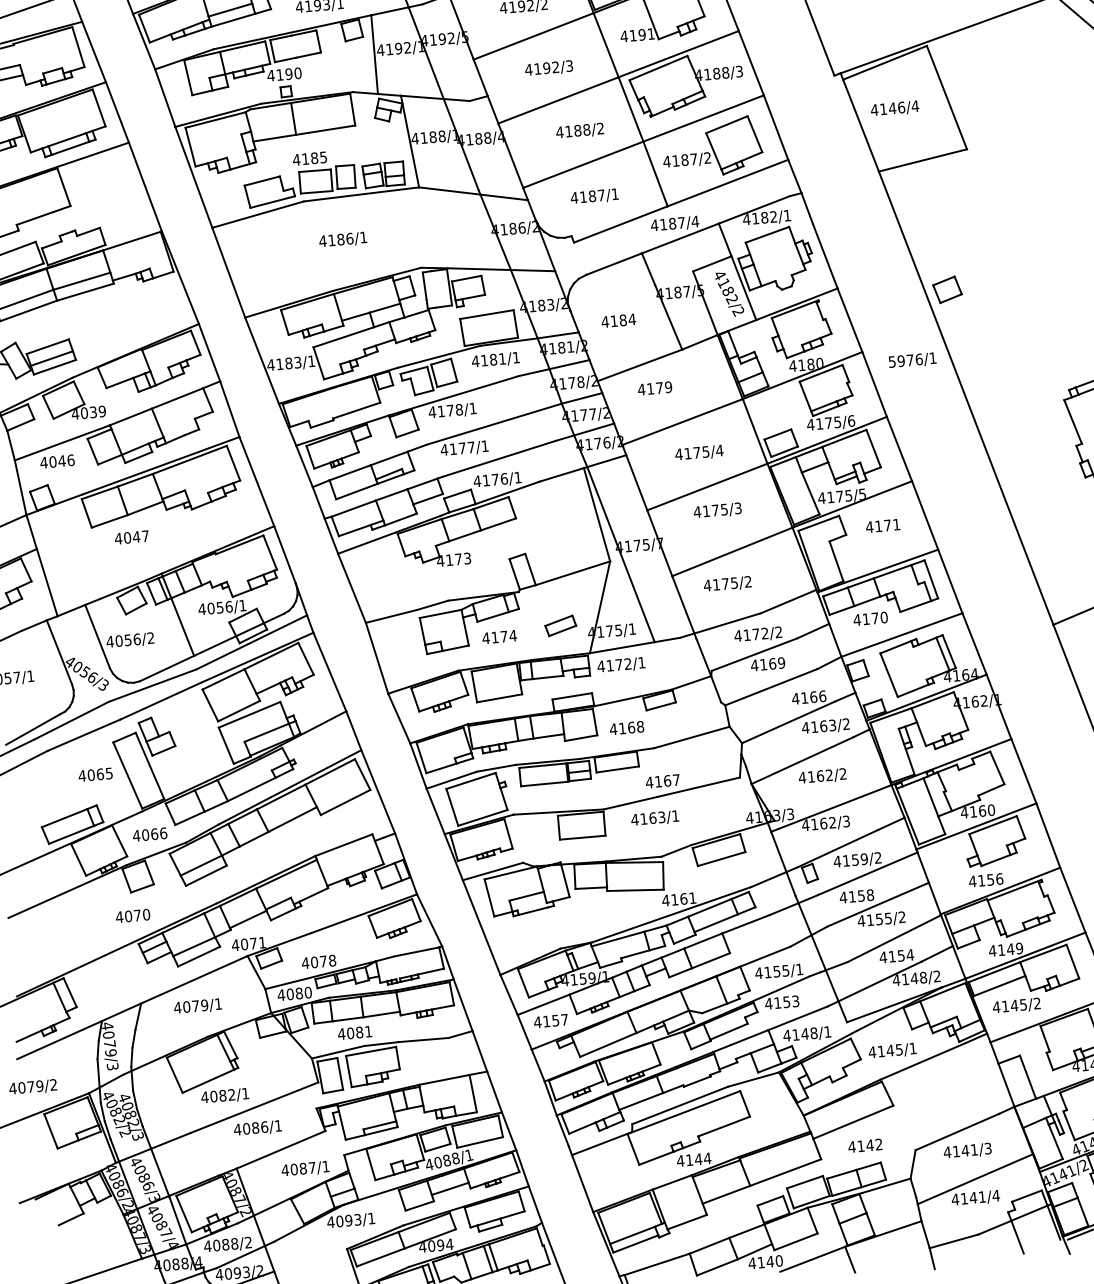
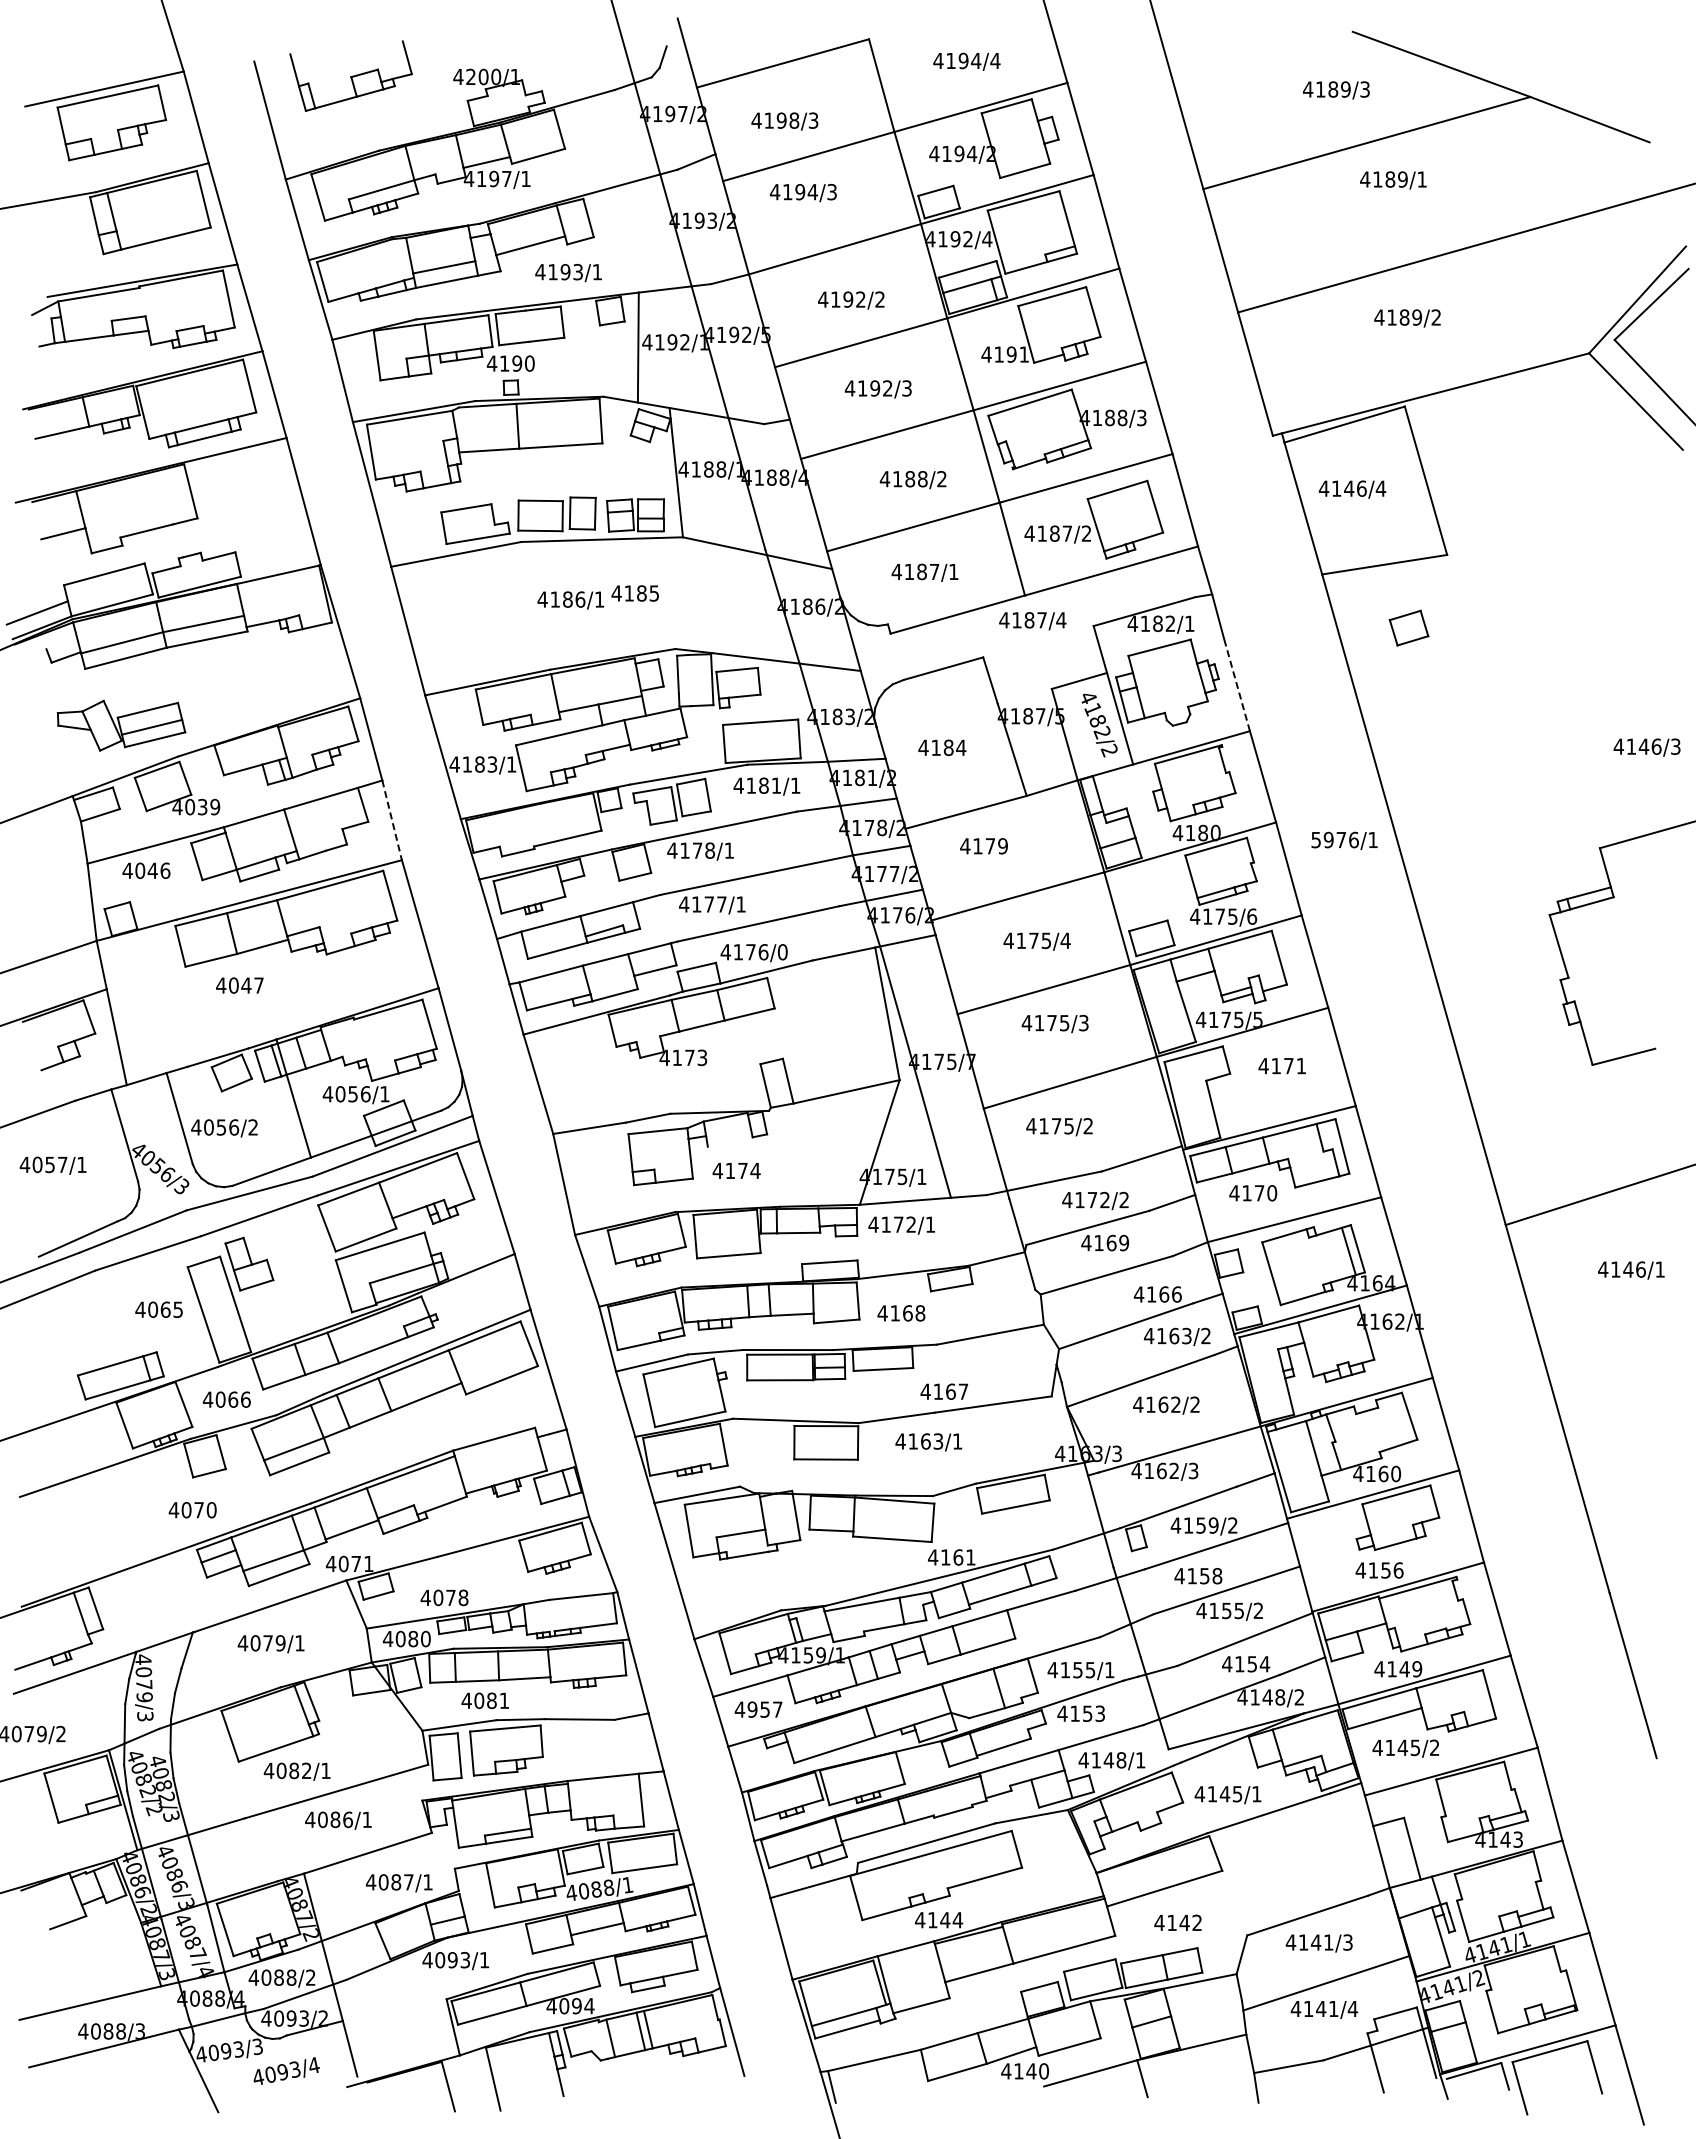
text: (309, 158) -> (634, 593), moved
line: (680, 238) -> (1038, 641), removed
line: (825, 256) -> (1237, 685), solid -> dashed
part: (947, 289) -> (1408, 627), moved
line: (230, 409) -> (392, 820), solid -> dashed
text: (517, 477) -> (782, 952), 4176/1 -> 4176/0
line: (492, 616) -> (729, 1141), removed
part: (560, 625) -> (822, 1162), removed
text: (546, 1021) -> (752, 1709), 4157 -> 4957

